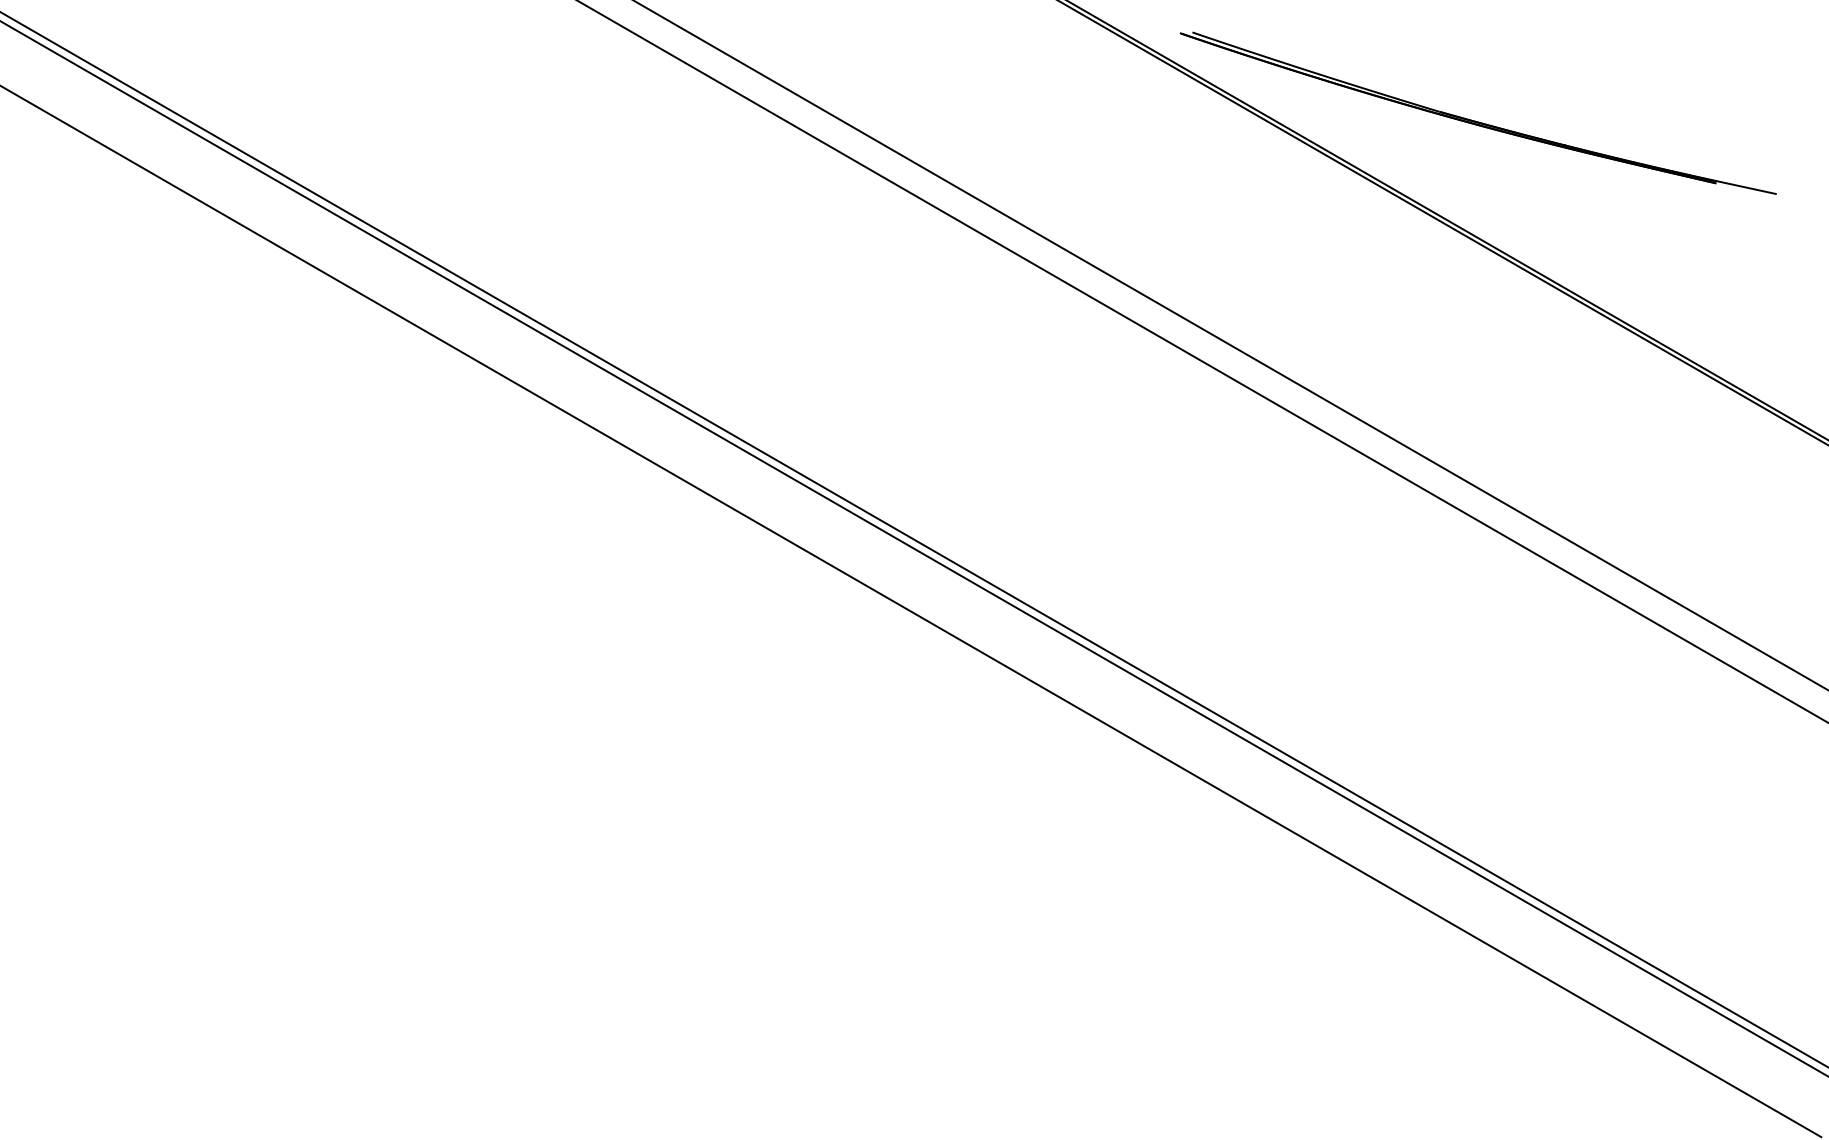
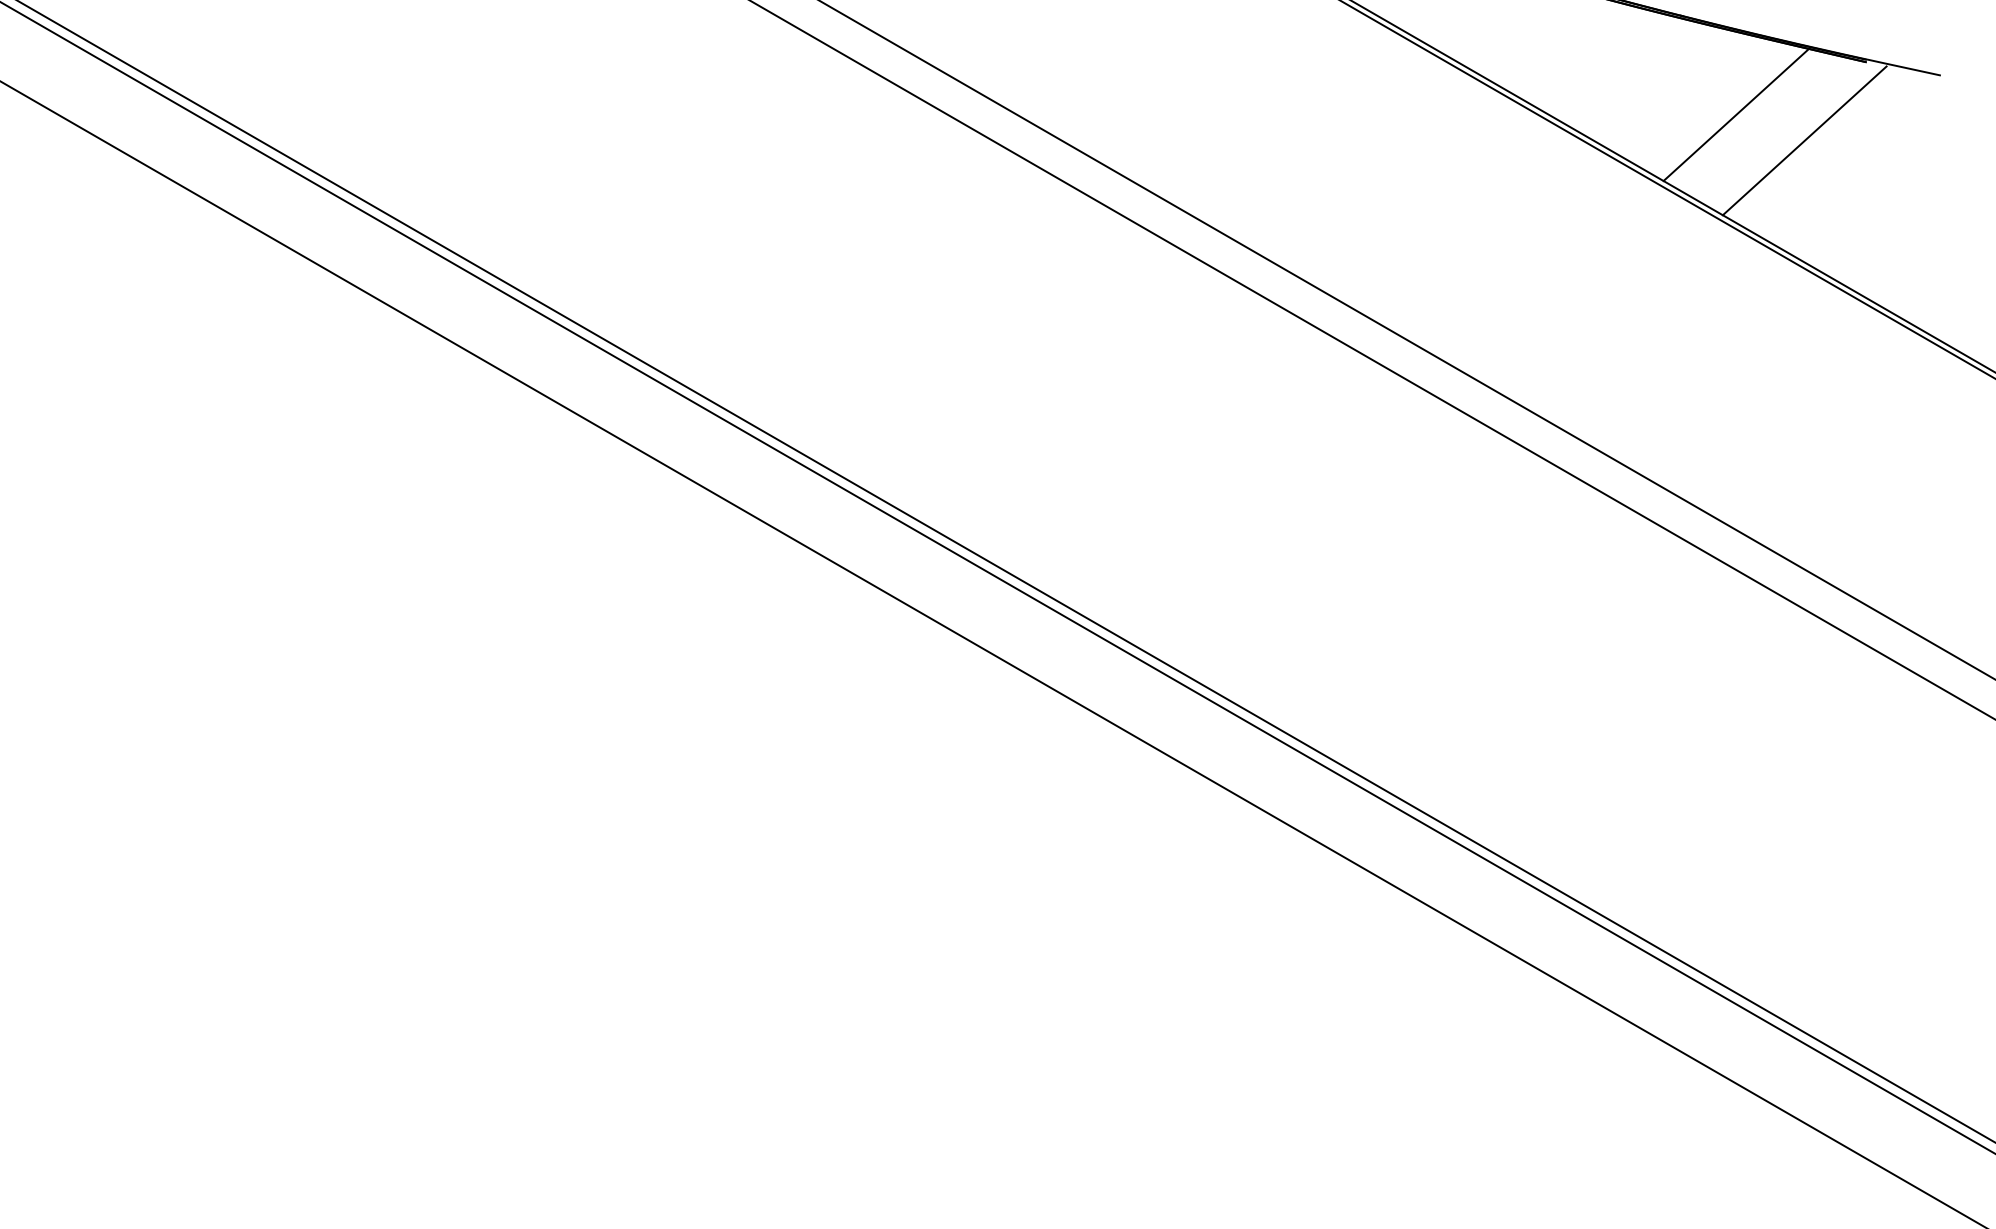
line: (1609, 226) -> (1735, 115), added
line: (1665, 246) -> (1804, 139), added

